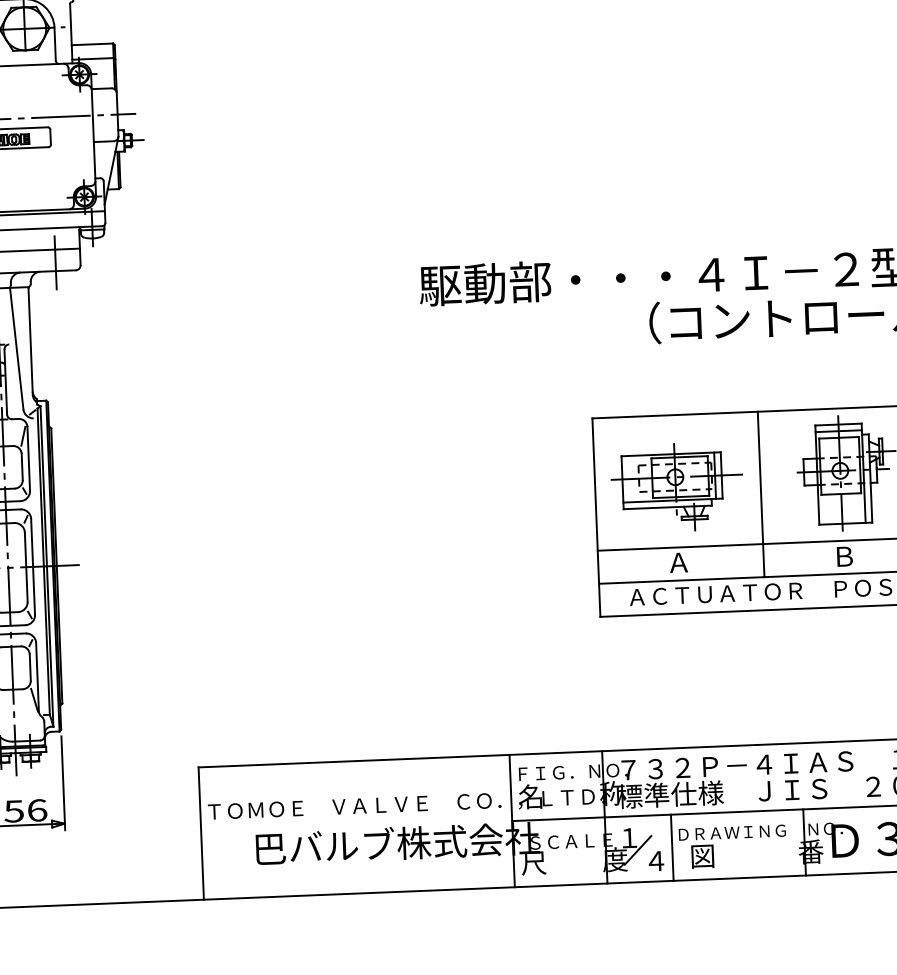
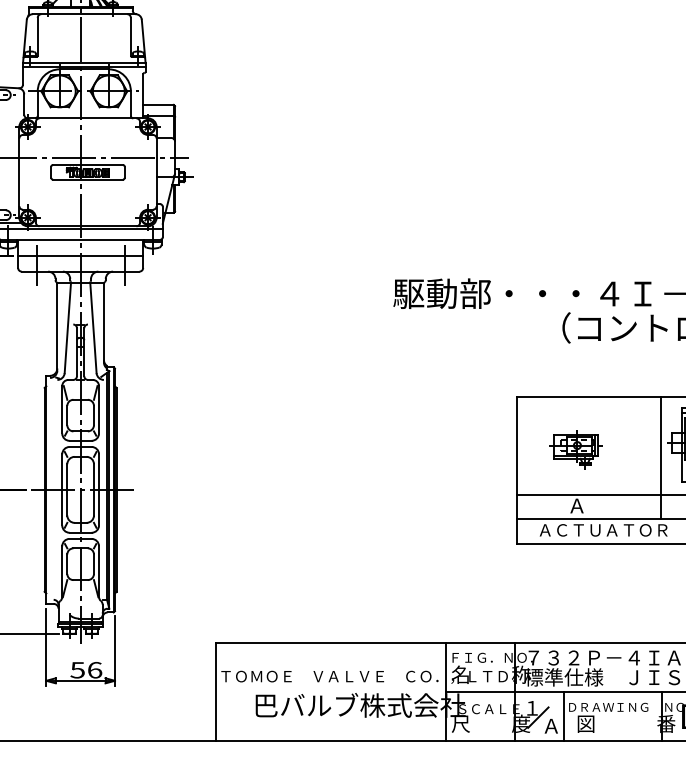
part: (676, 486) -> (577, 449), size x0.6
line: (761, 493) -> (661, 457), moved
text: (654, 860) -> (550, 725), ４ -> Ａ

